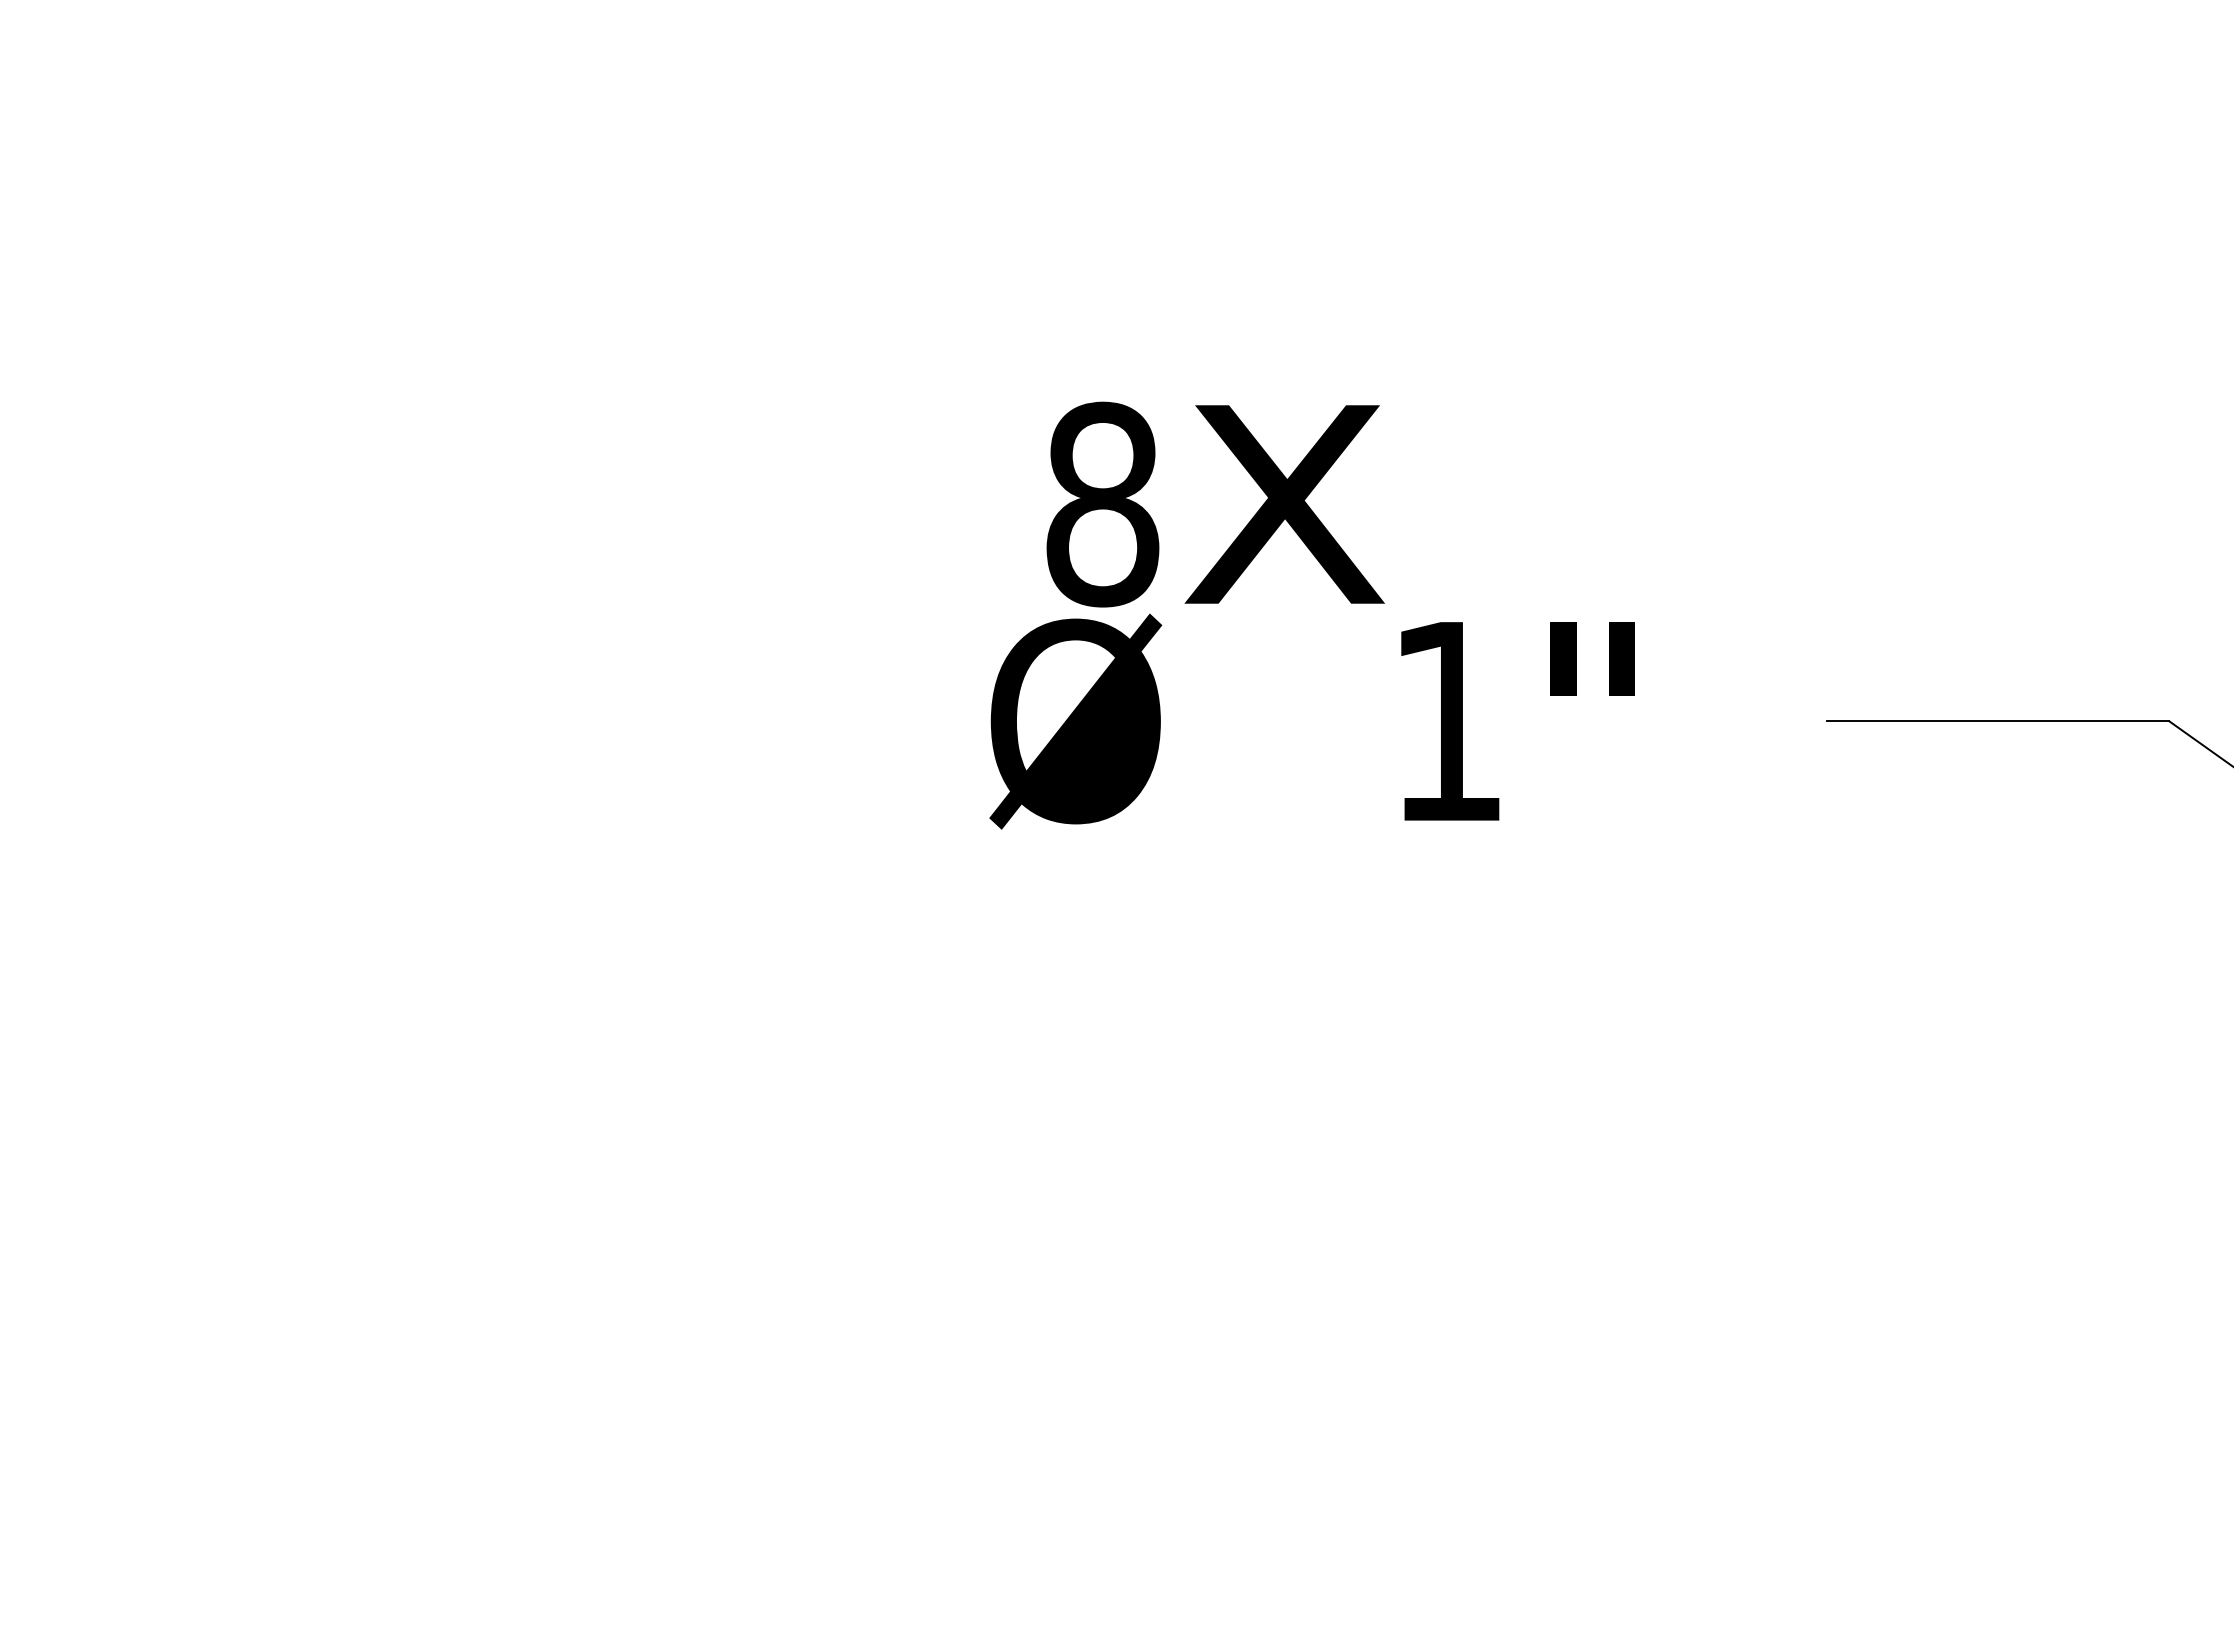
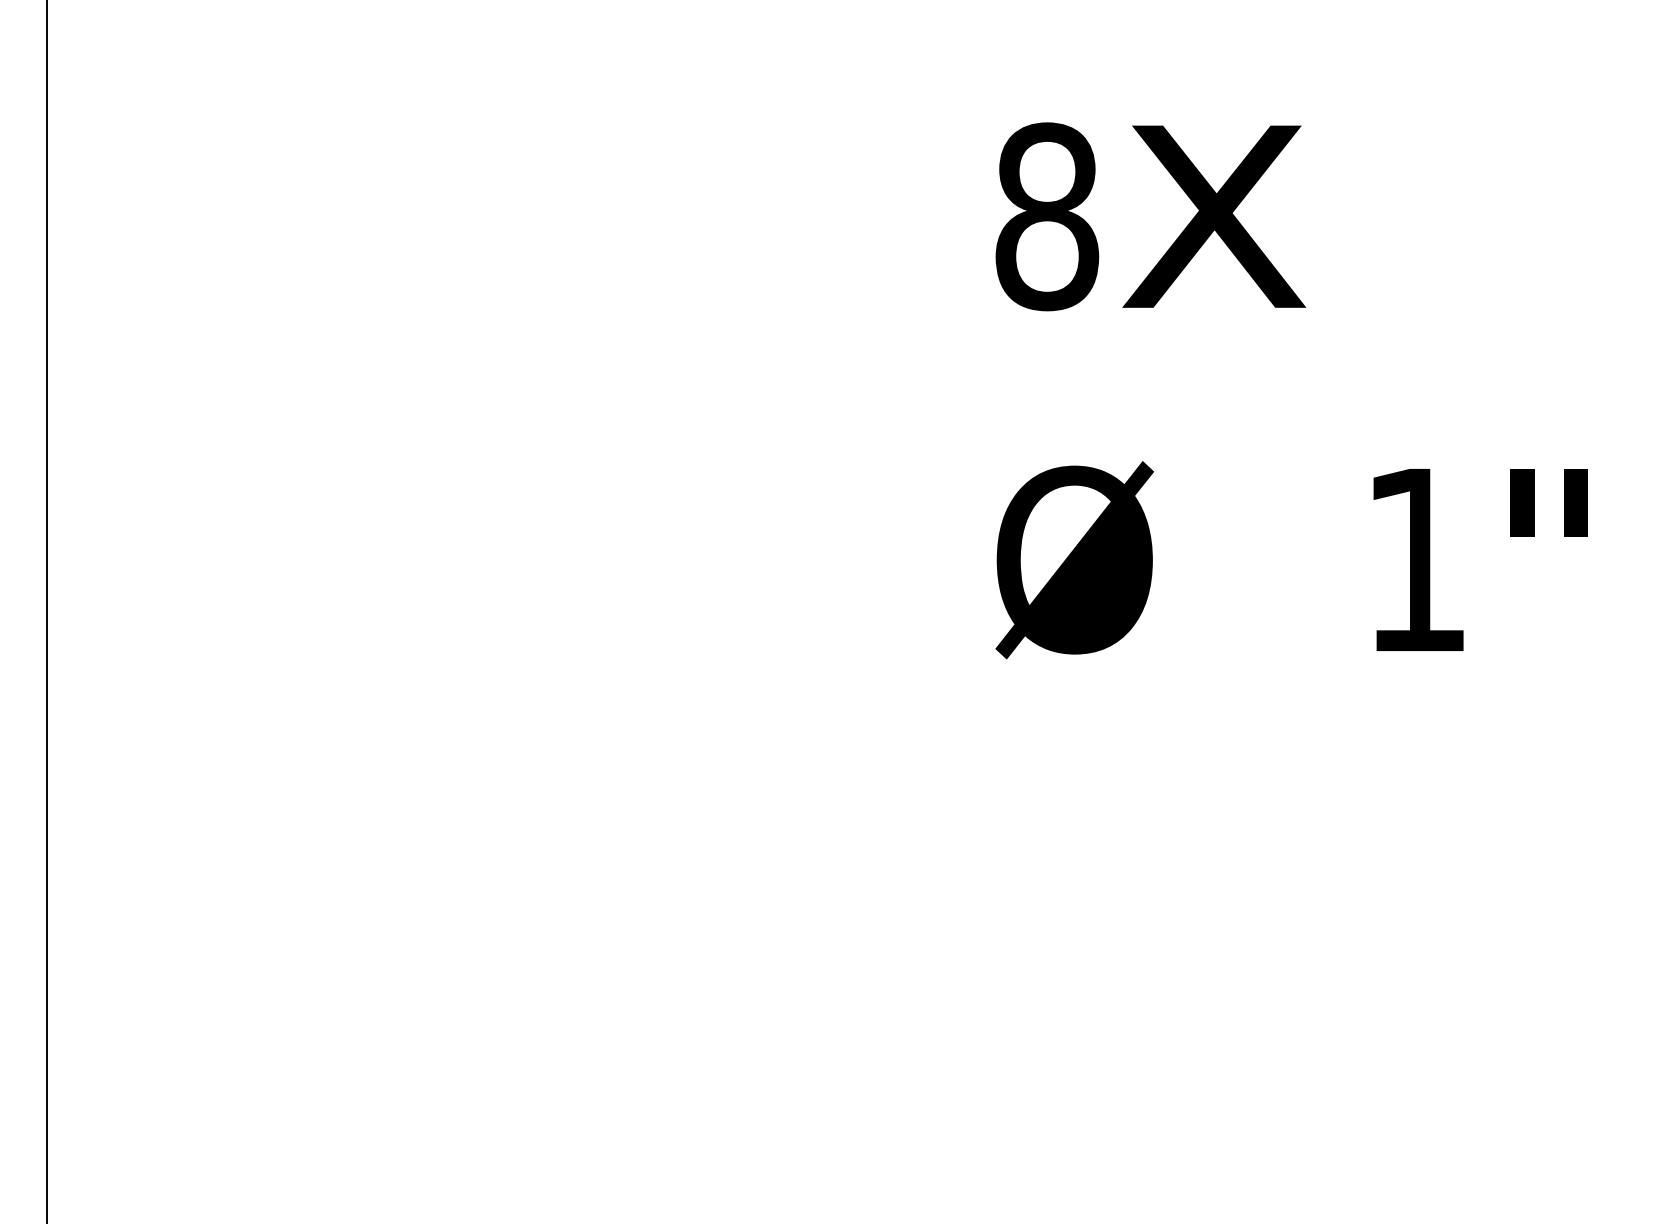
text: (1215, 504) -> (1150, 216), moved

